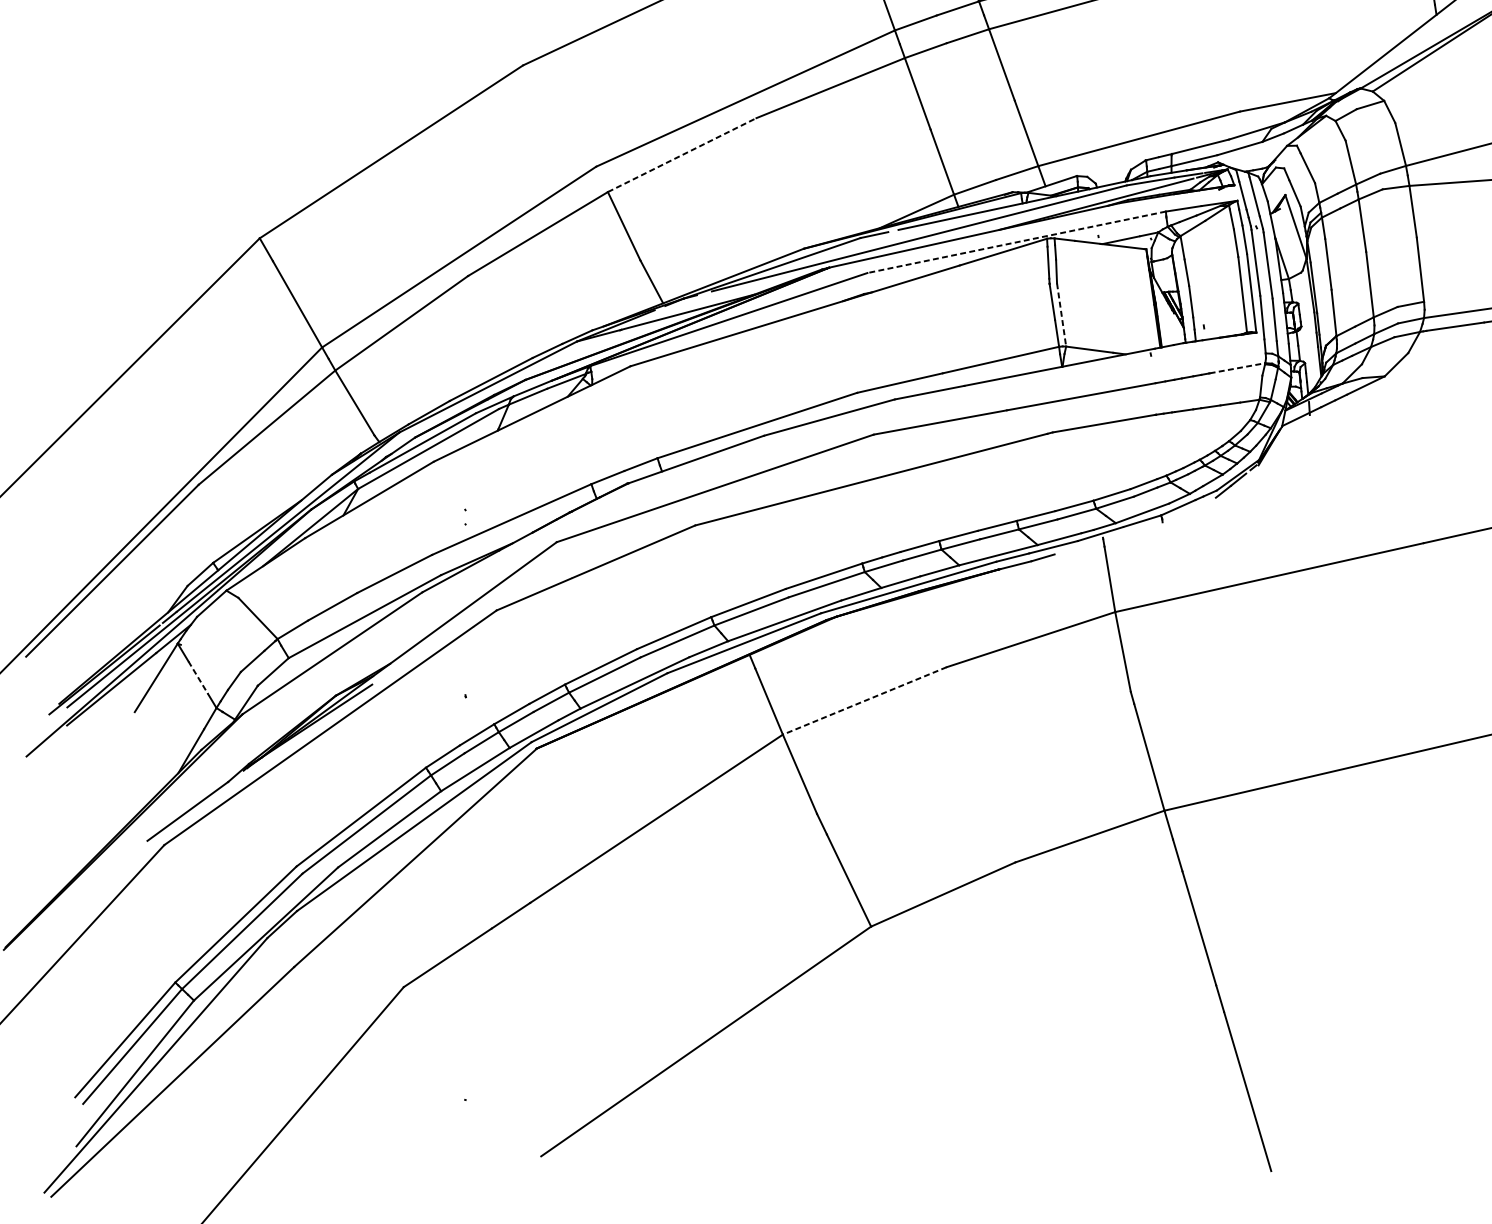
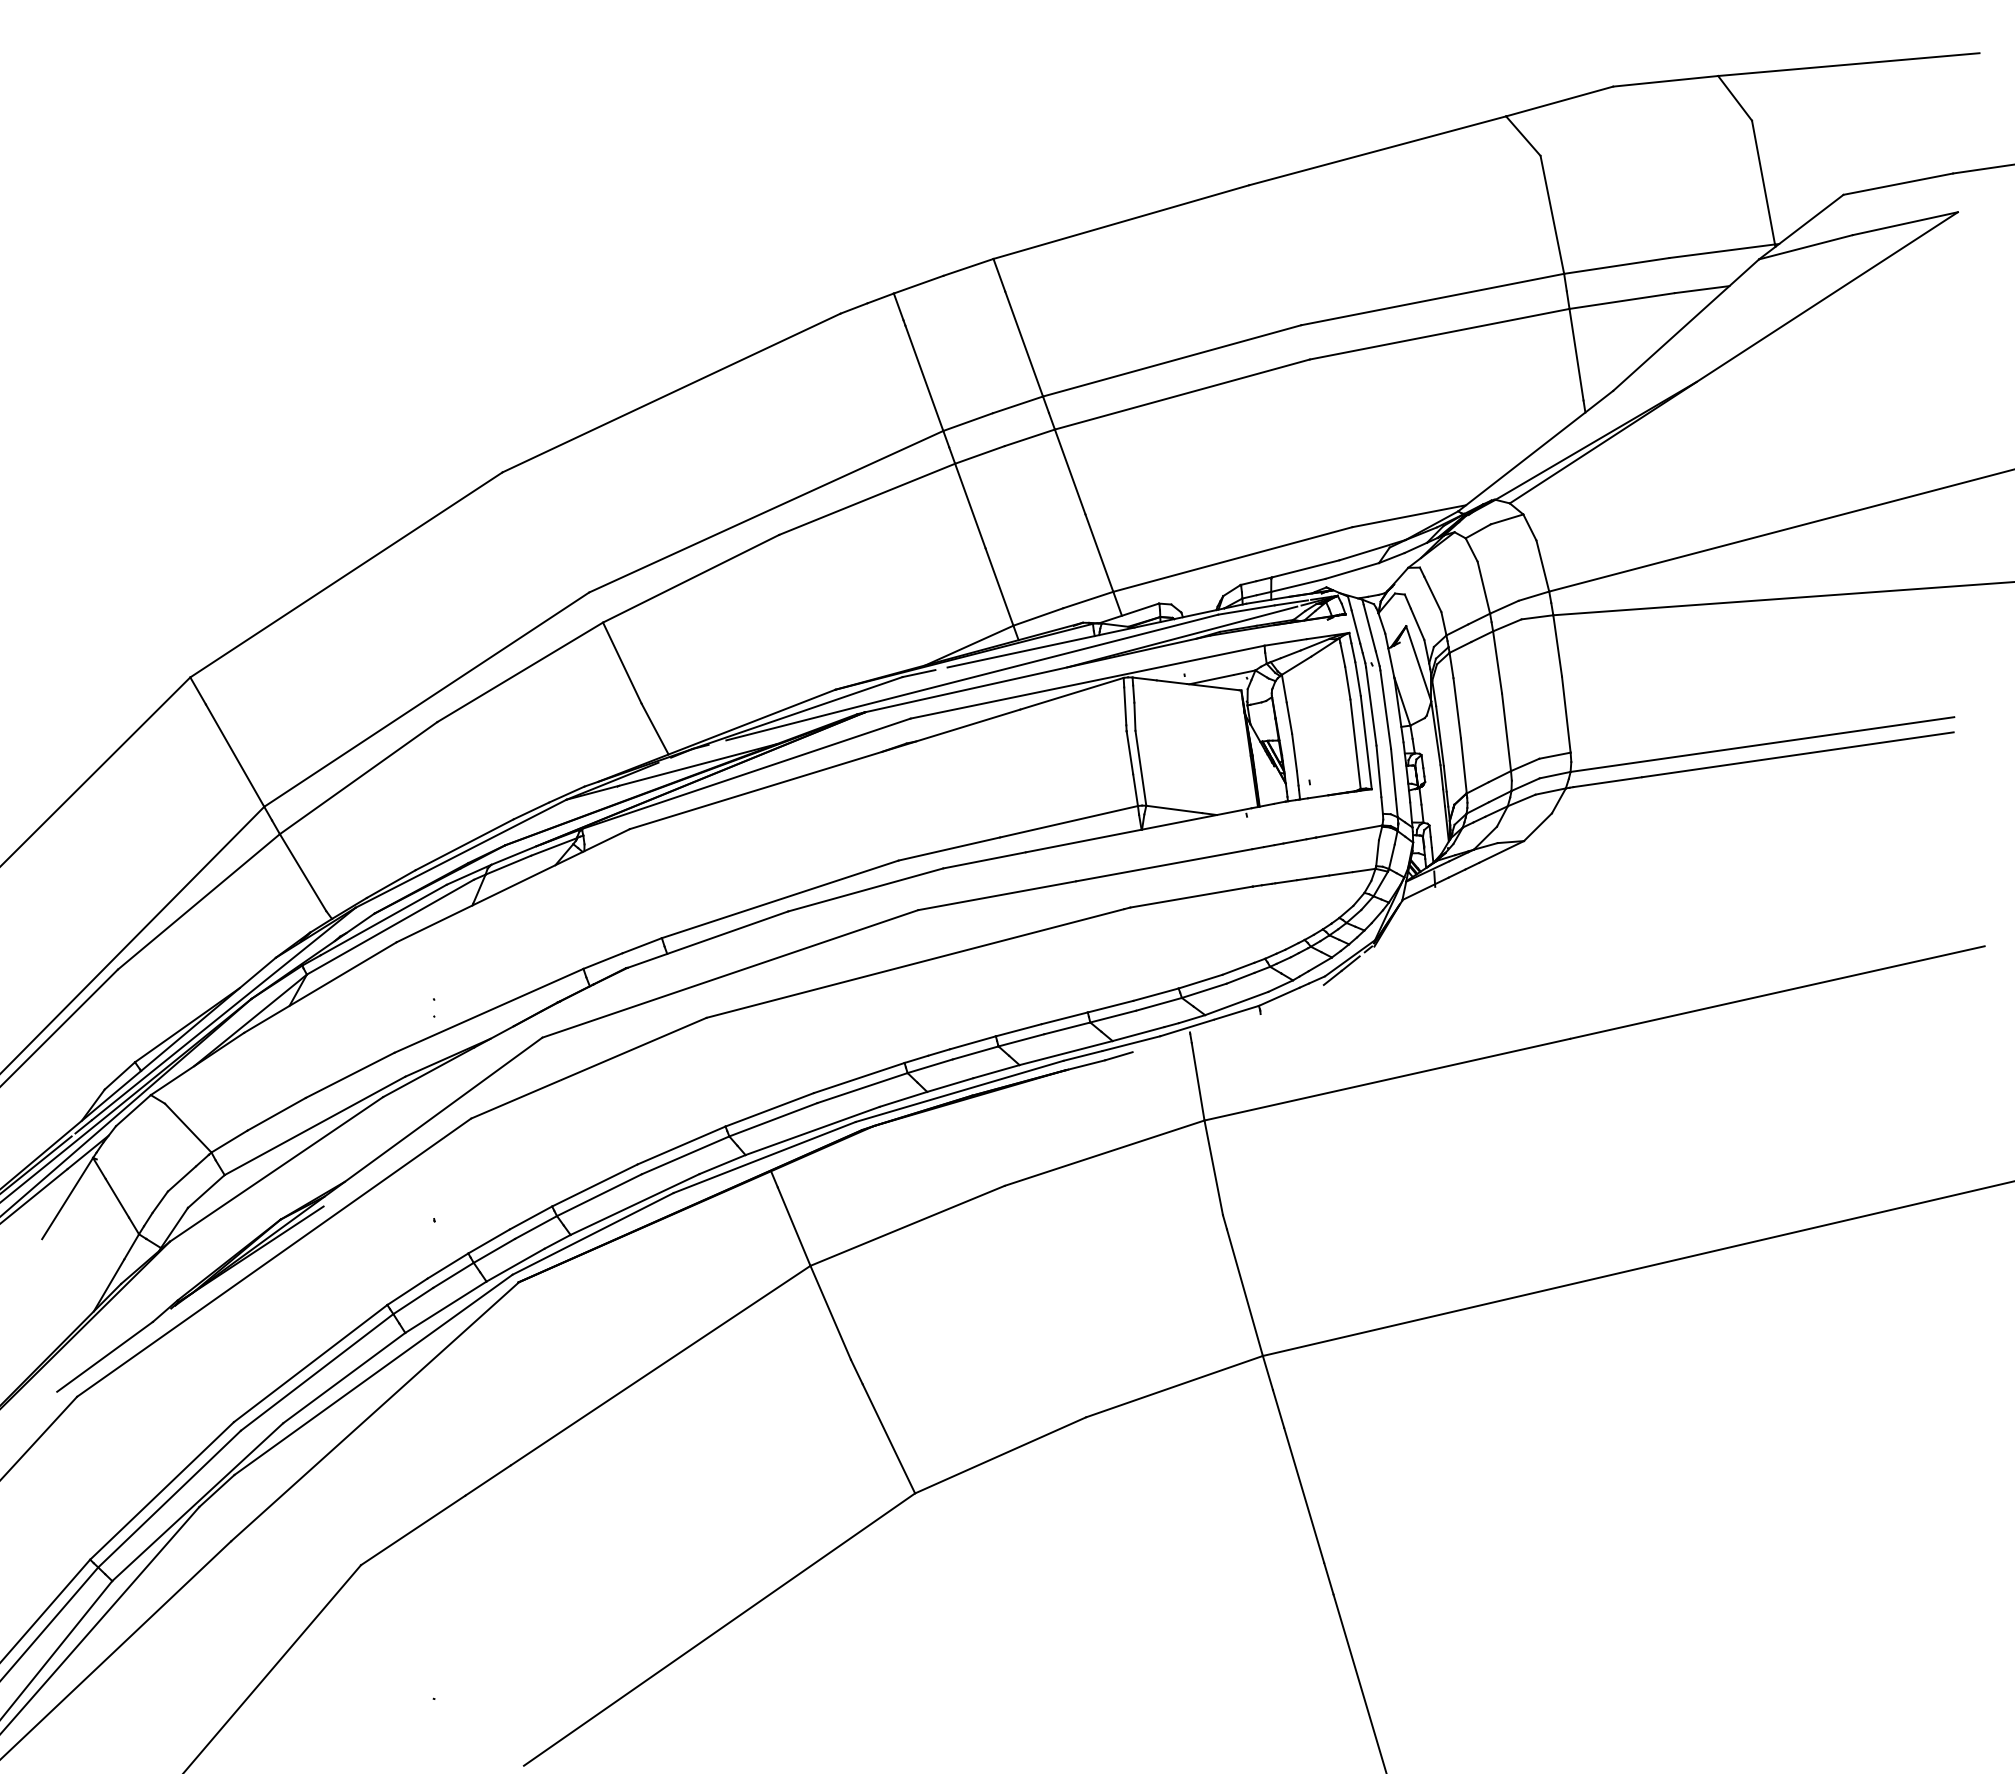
line: (682, 154) -> (691, 578), dashed -> solid
line: (1016, 242) -> (1087, 682), dashed -> solid
line: (1061, 315) -> (1140, 768), dashed -> solid
line: (1237, 368) -> (1349, 831), dashed -> solid
line: (198, 677) -> (117, 1198), dashed -> solid
line: (864, 701) -> (907, 1226), dashed -> solid

